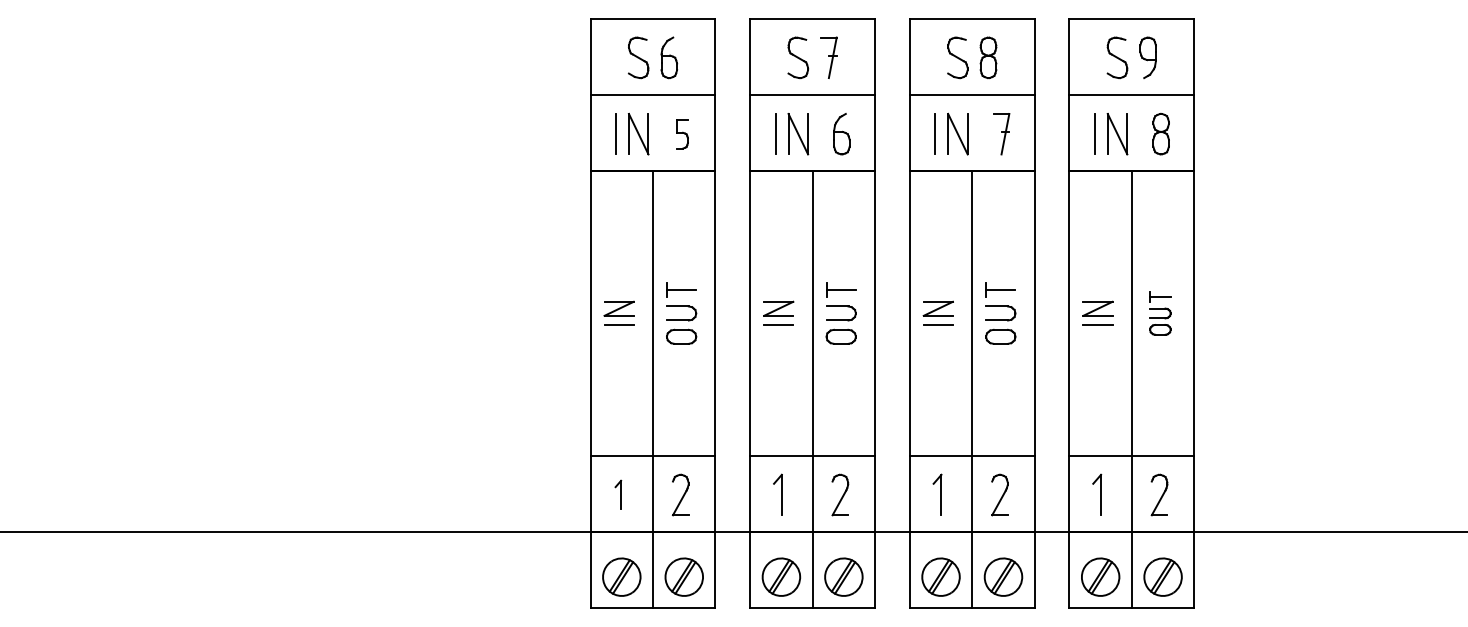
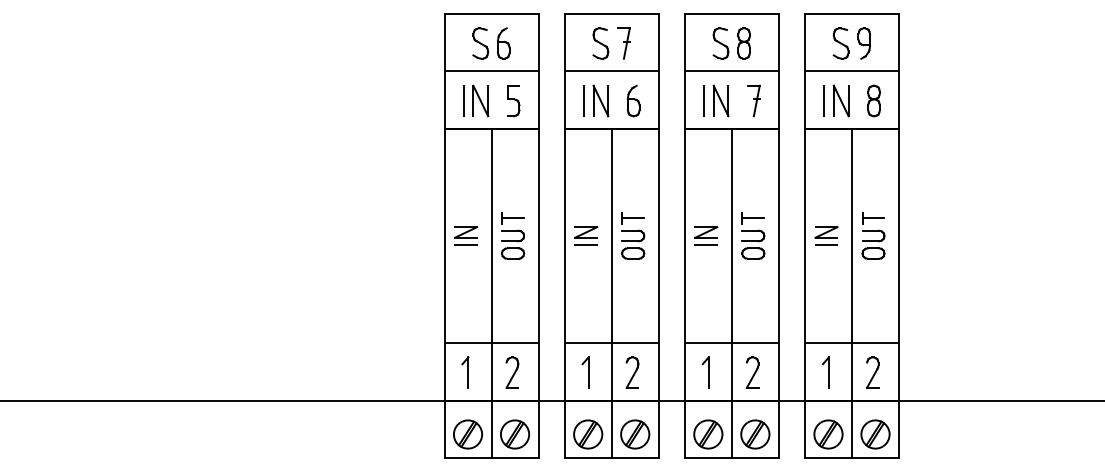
part: (682, 134) -> (513, 101), size x1.43
part: (1160, 312) -> (873, 235), size x1.43
part: (618, 494) -> (465, 372), size x1.43

